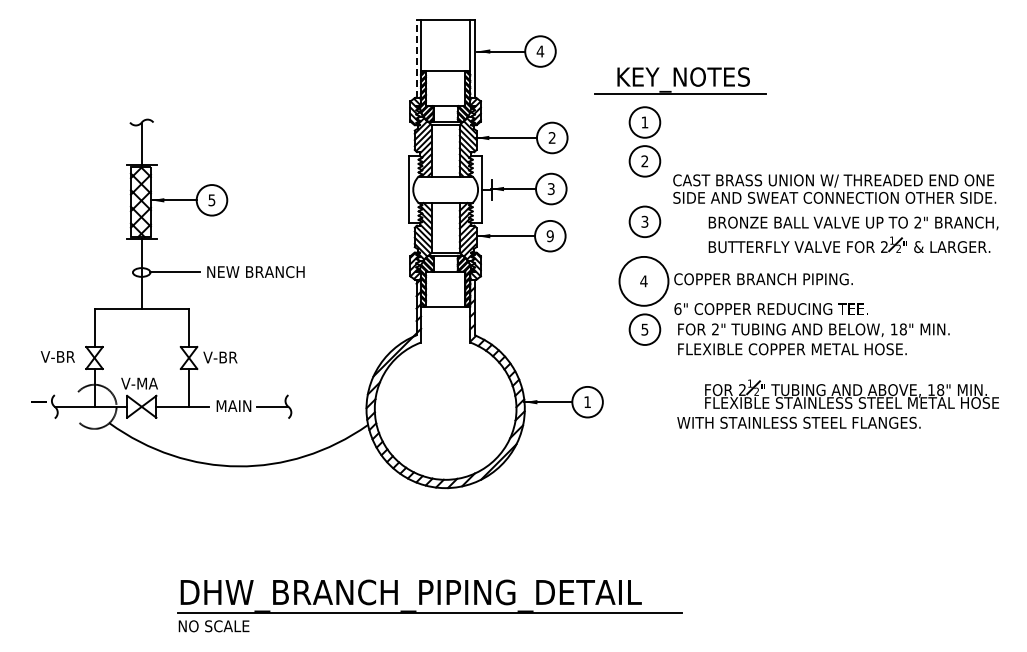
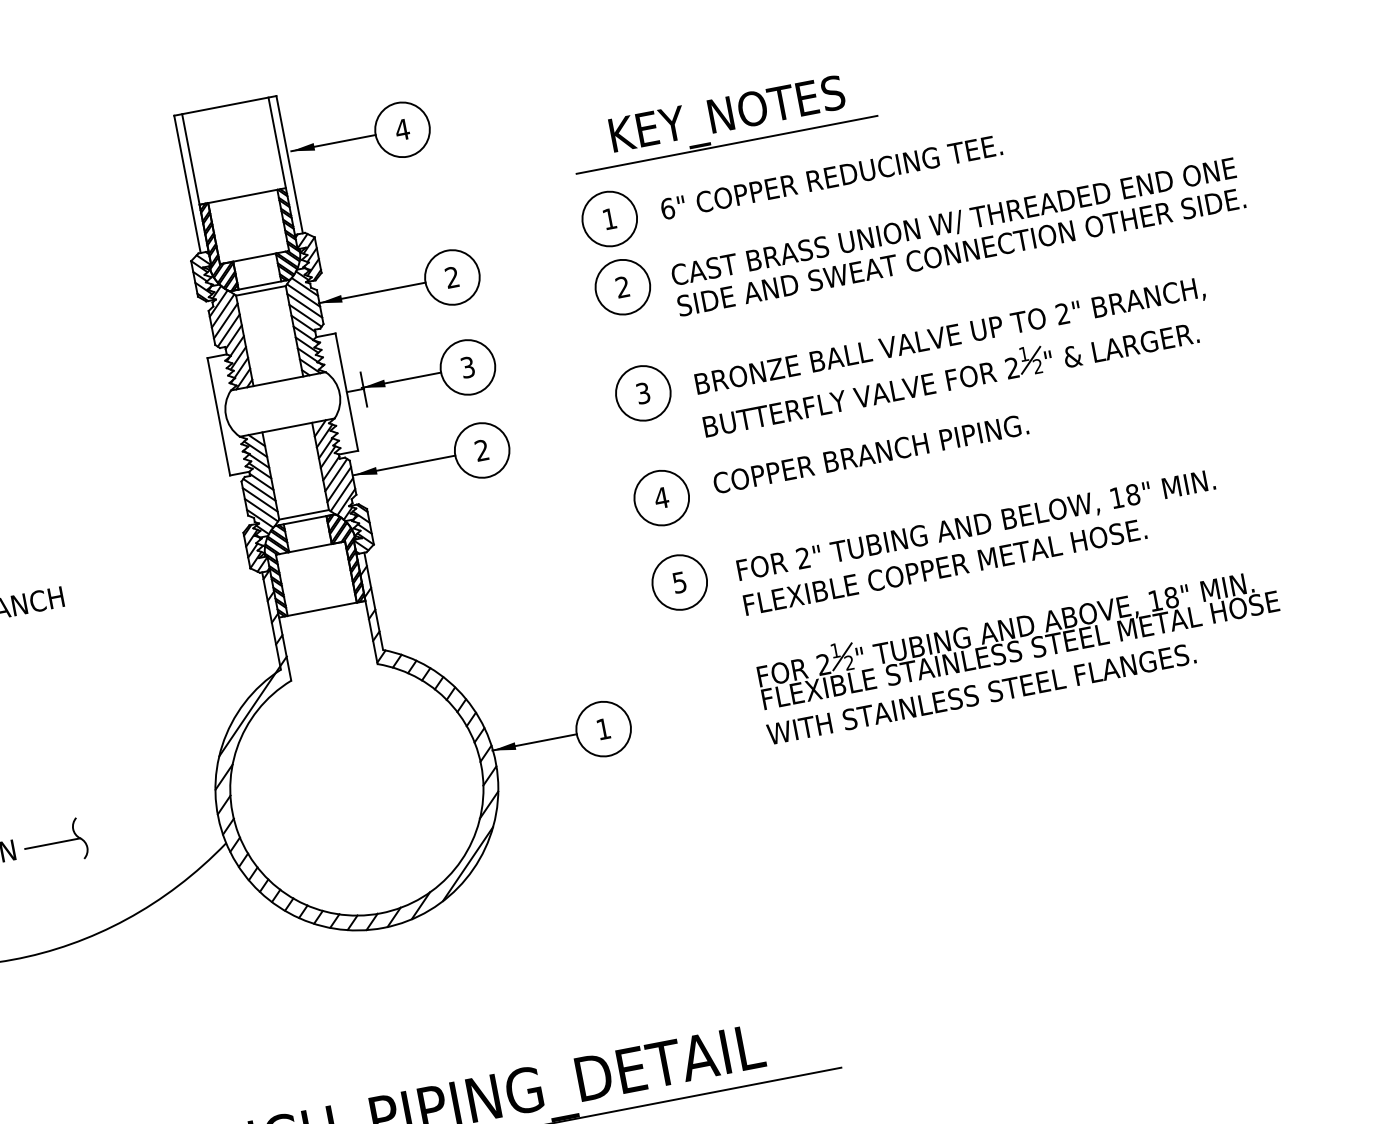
line: (416, 58) -> (187, 183), dashed -> solid
part: (680, 80) -> (722, 120), moved
text: (834, 188) -> (957, 235), moved
part: (853, 234) -> (953, 356), moved
text: (549, 236) -> (480, 451), 9 -> 2
circle: (643, 281) -> (660, 498), size x0.62
text: (770, 308) -> (830, 176), moved
part: (851, 393) -> (1016, 633), moved

